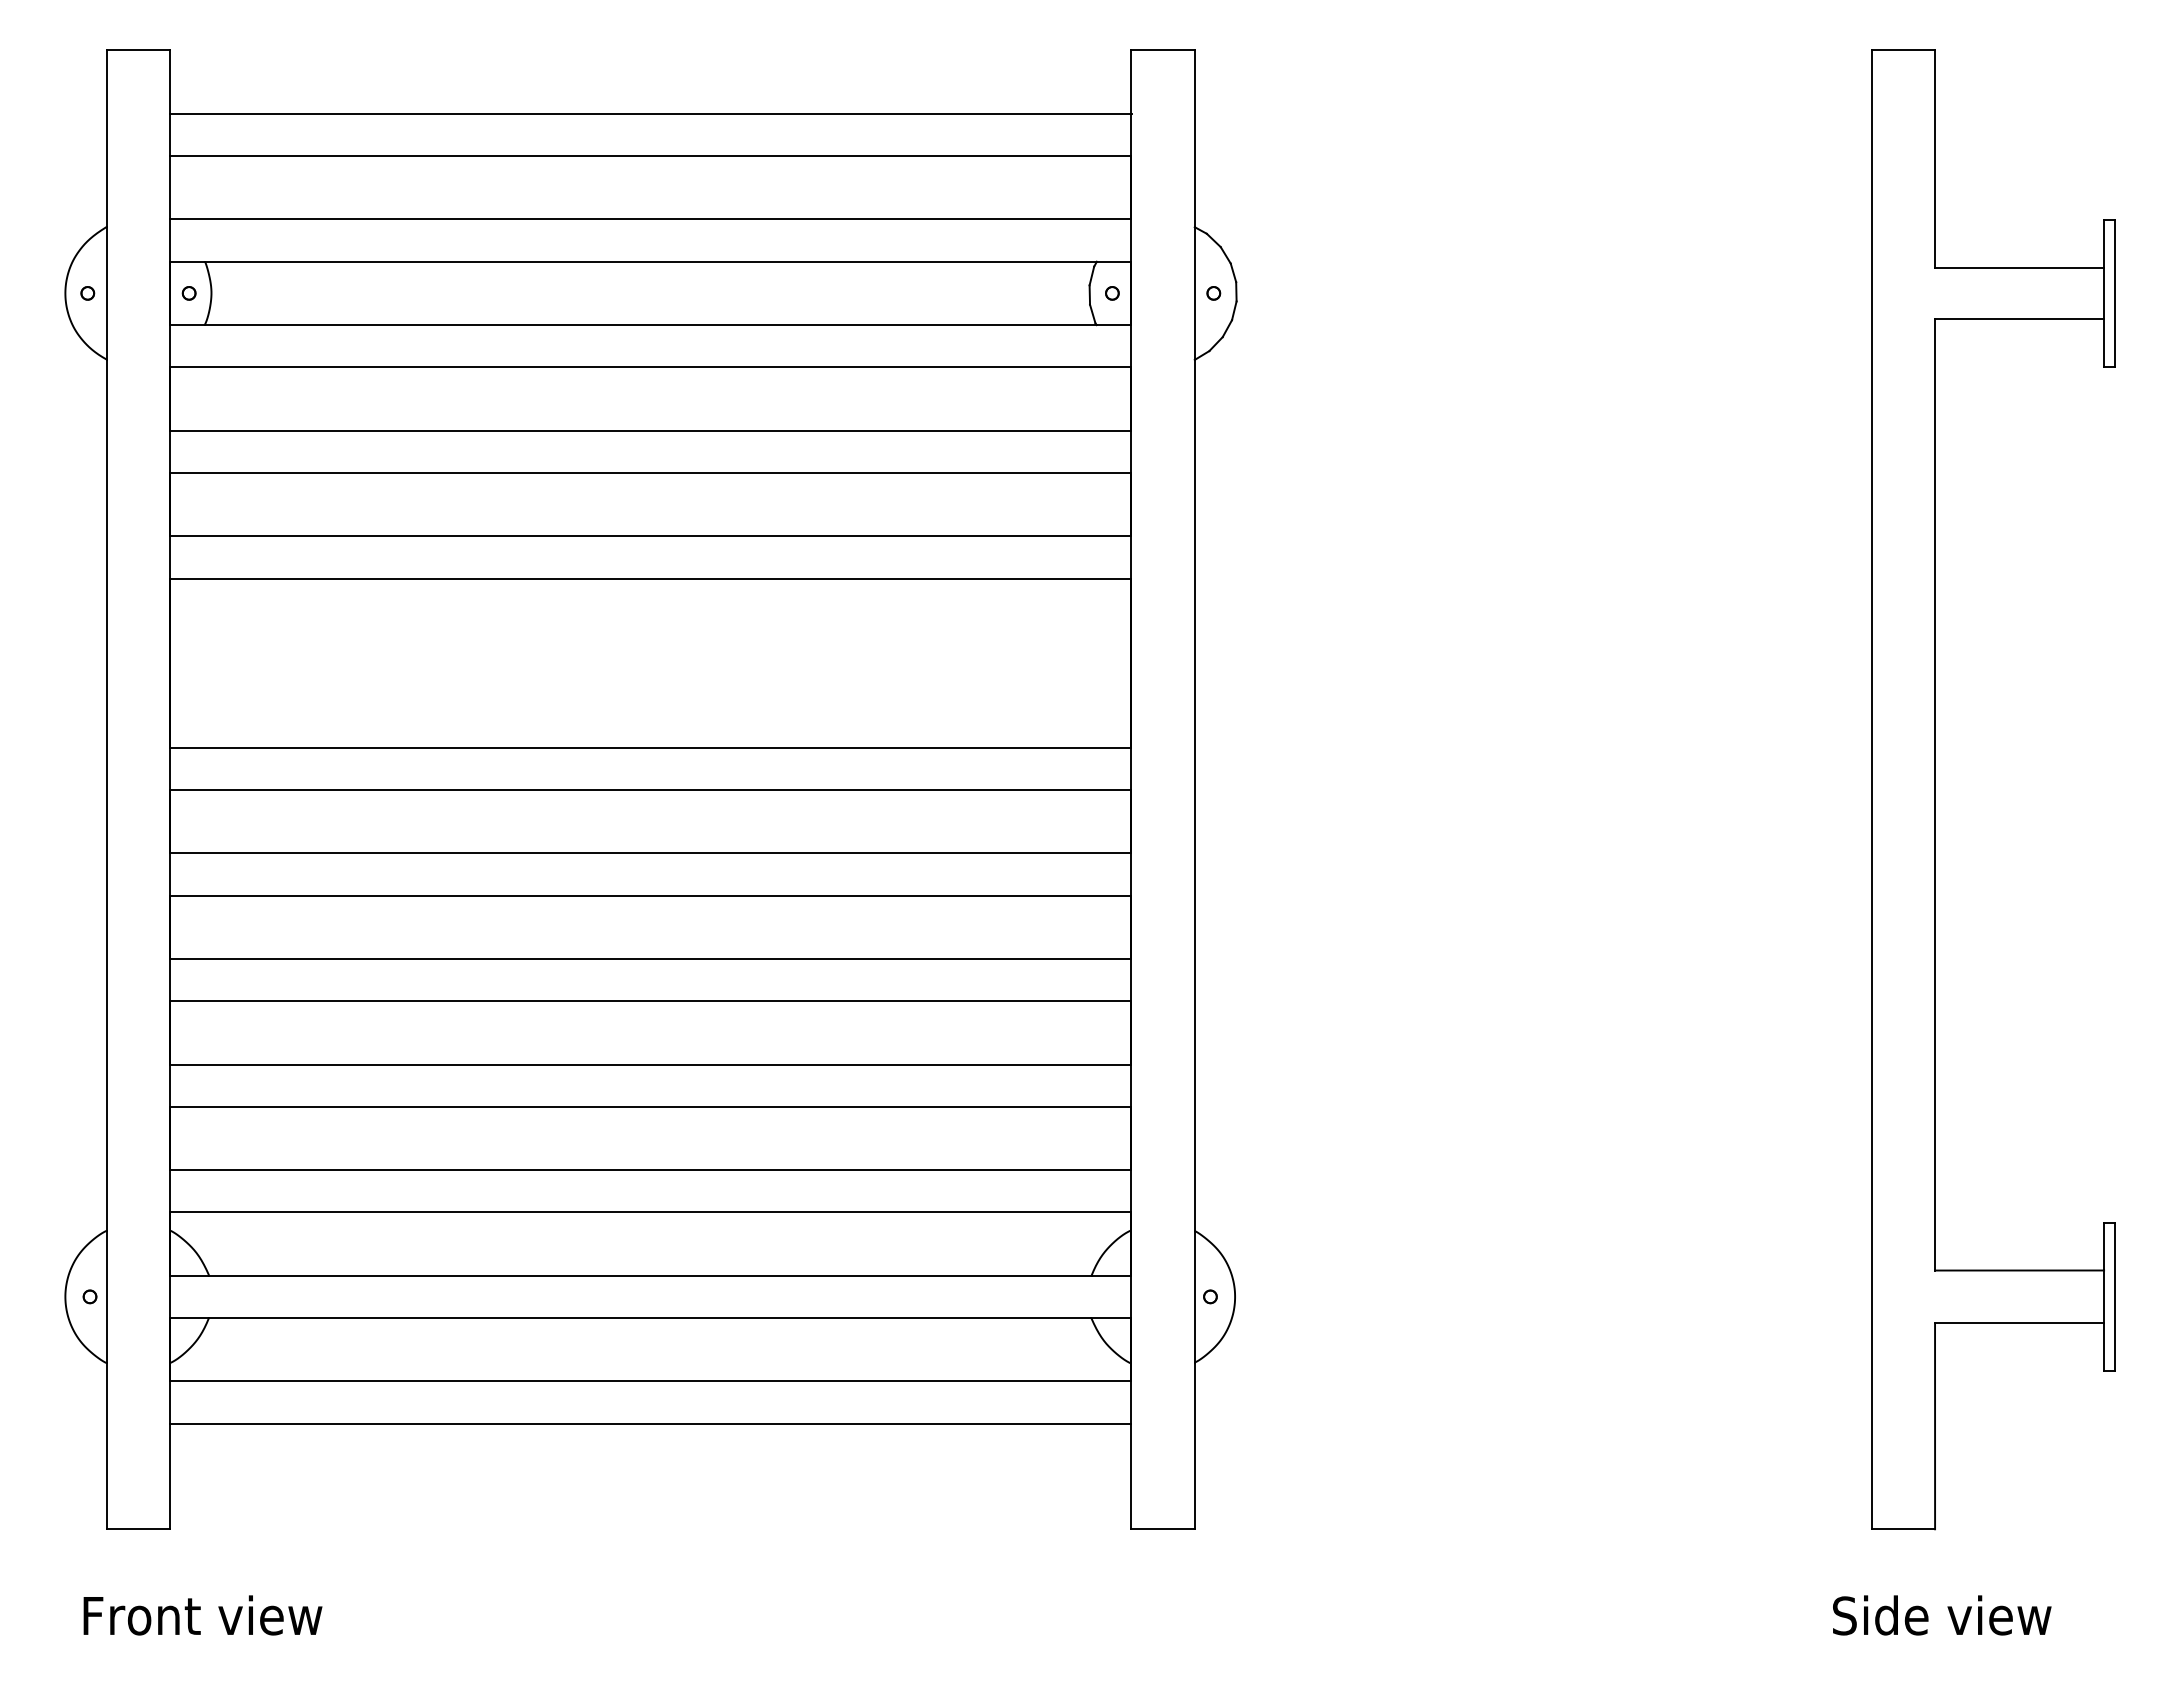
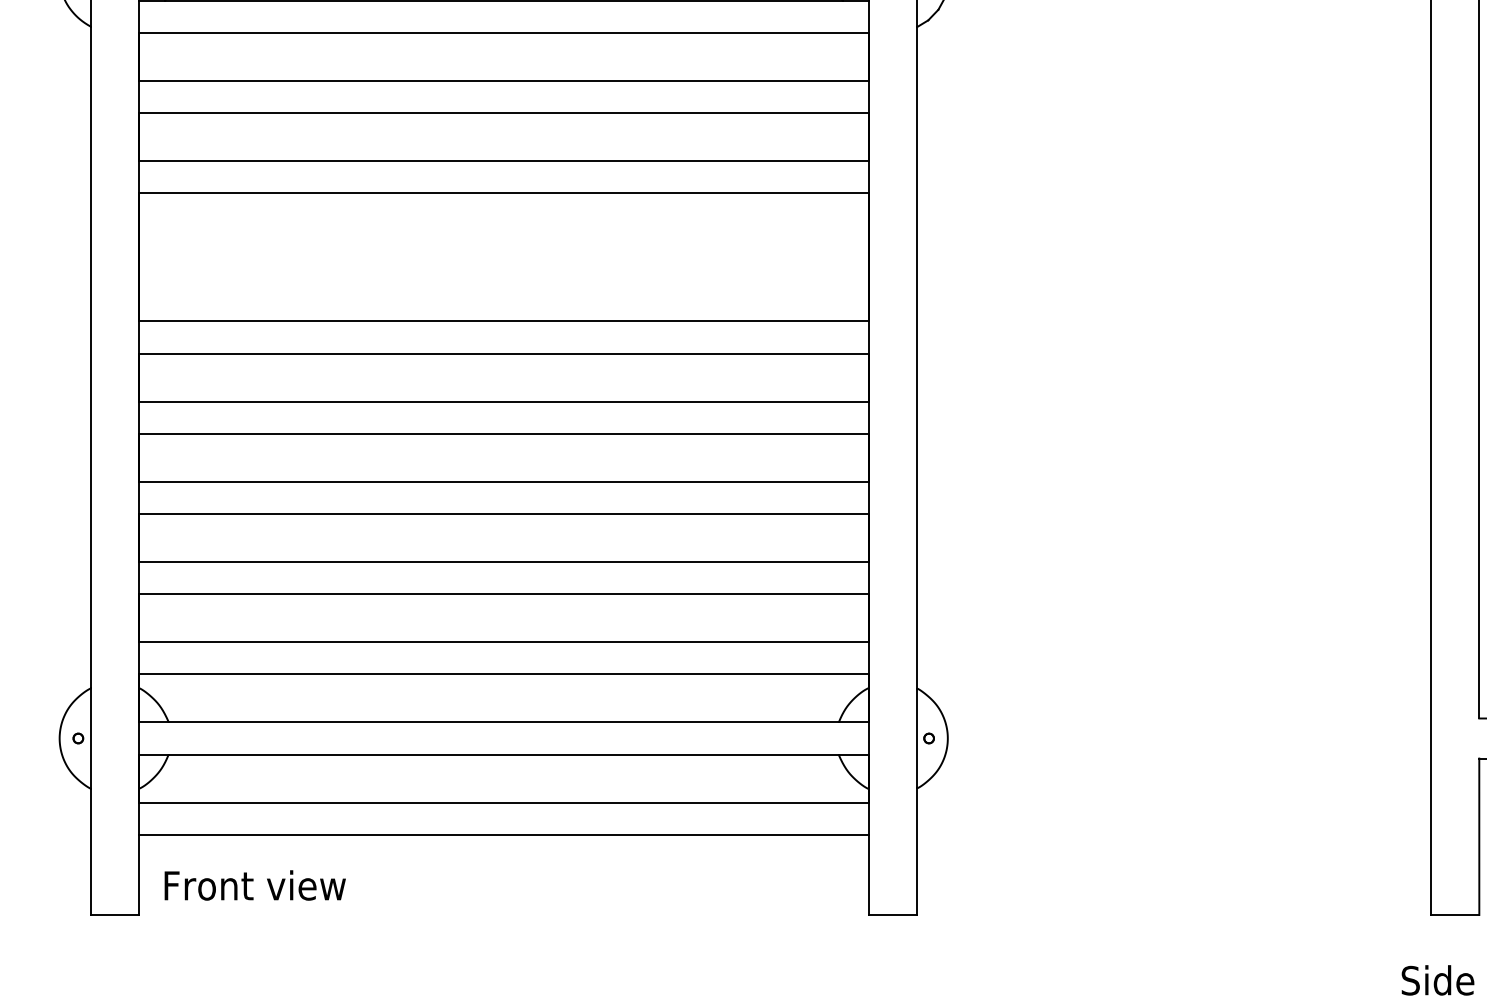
text: (202, 1615) -> (254, 885), moved

